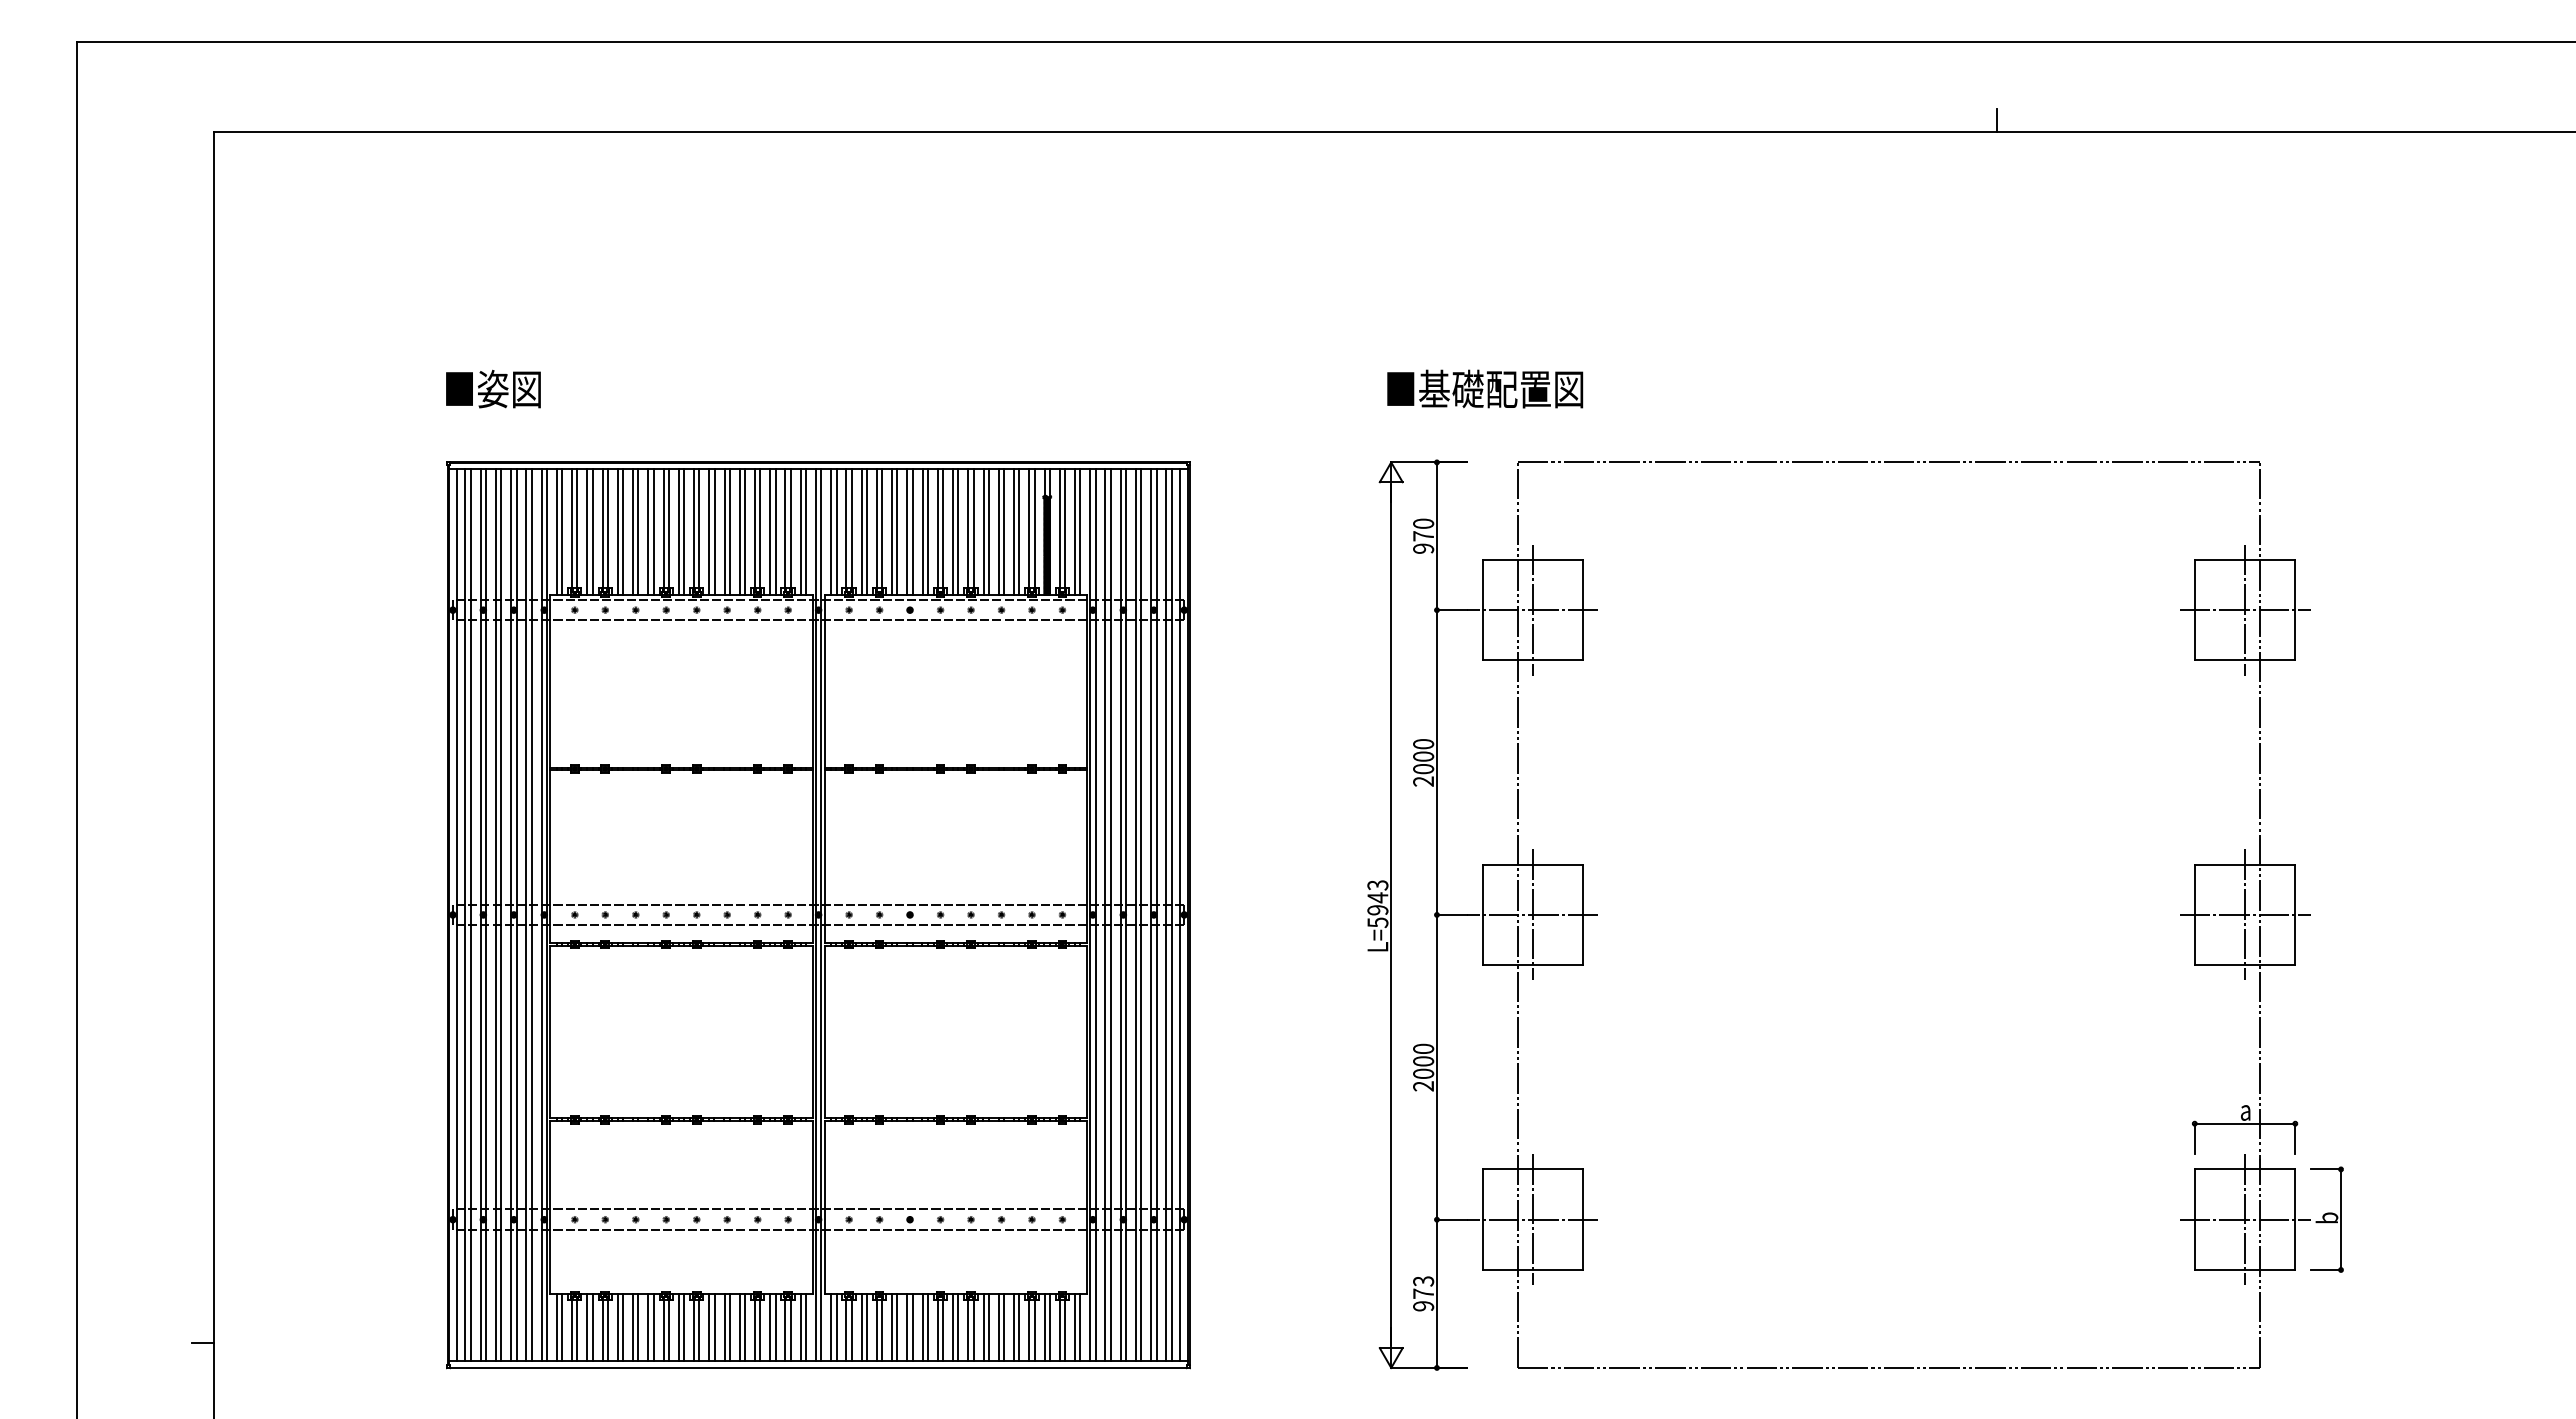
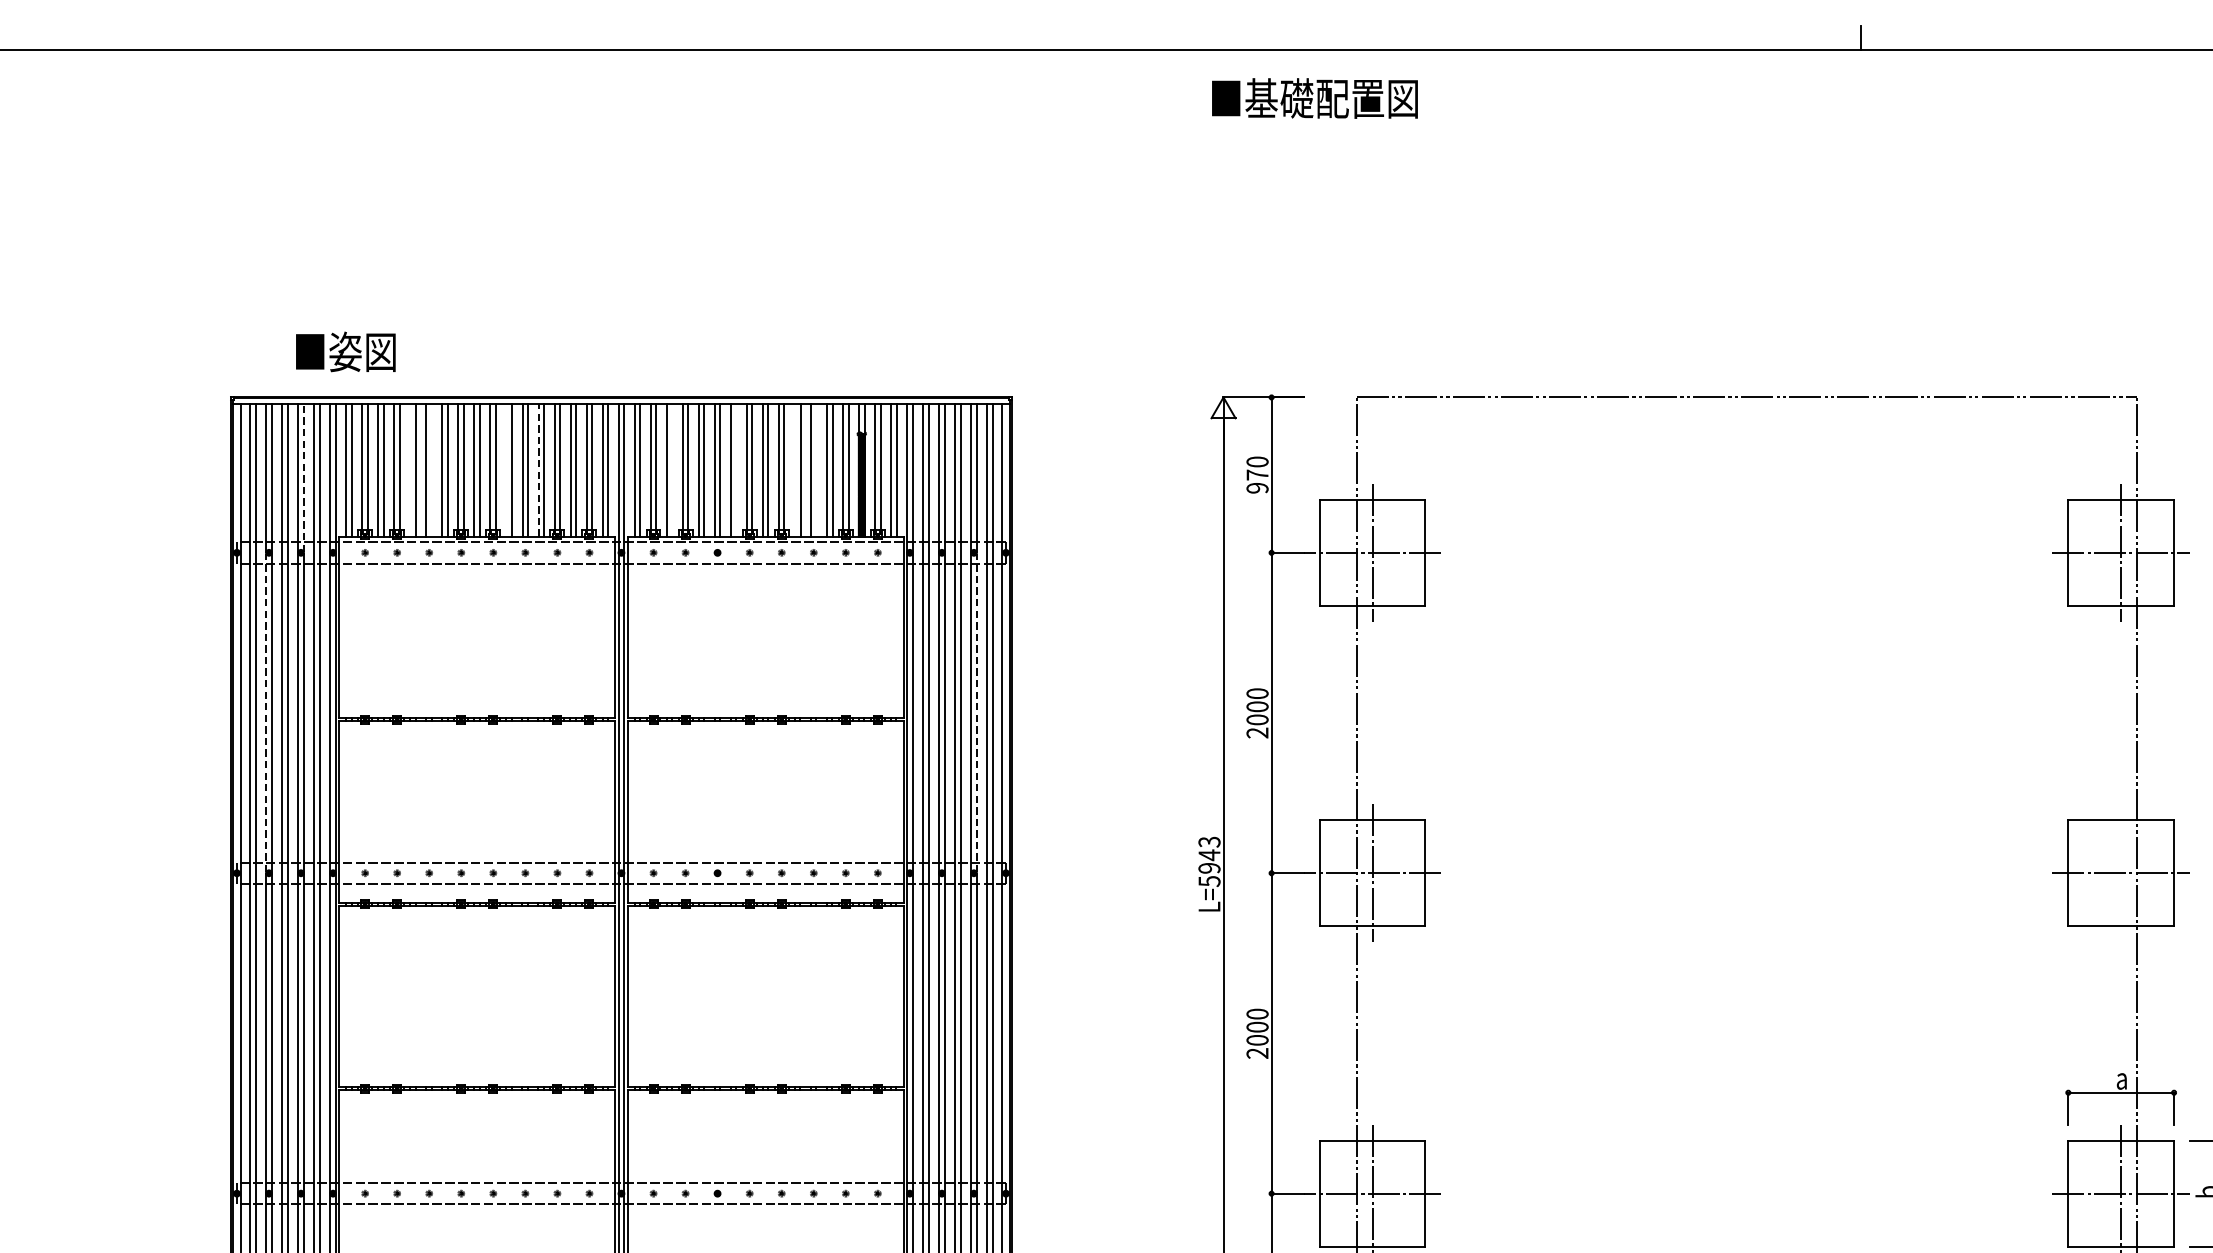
text: (493, 388) -> (345, 351), moved
text: (1485, 388) -> (1315, 97), moved
line: (617, 531) -> (410, 470), removed
line: (638, 531) -> (432, 470), removed
line: (709, 531) -> (506, 470), removed
line: (739, 531) -> (538, 470), solid -> dashed
line: (866, 531) -> (671, 470), removed
line: (927, 531) -> (735, 470), removed
line: (983, 531) -> (794, 470), removed
line: (1004, 531) -> (816, 470), removed
line: (516, 538) -> (303, 477), solid -> dashed
line: (480, 762) -> (265, 712), solid -> dashed
line: (1156, 762) -> (976, 712), solid -> dashed
line: (2245, 914) -> (2121, 872), removed

